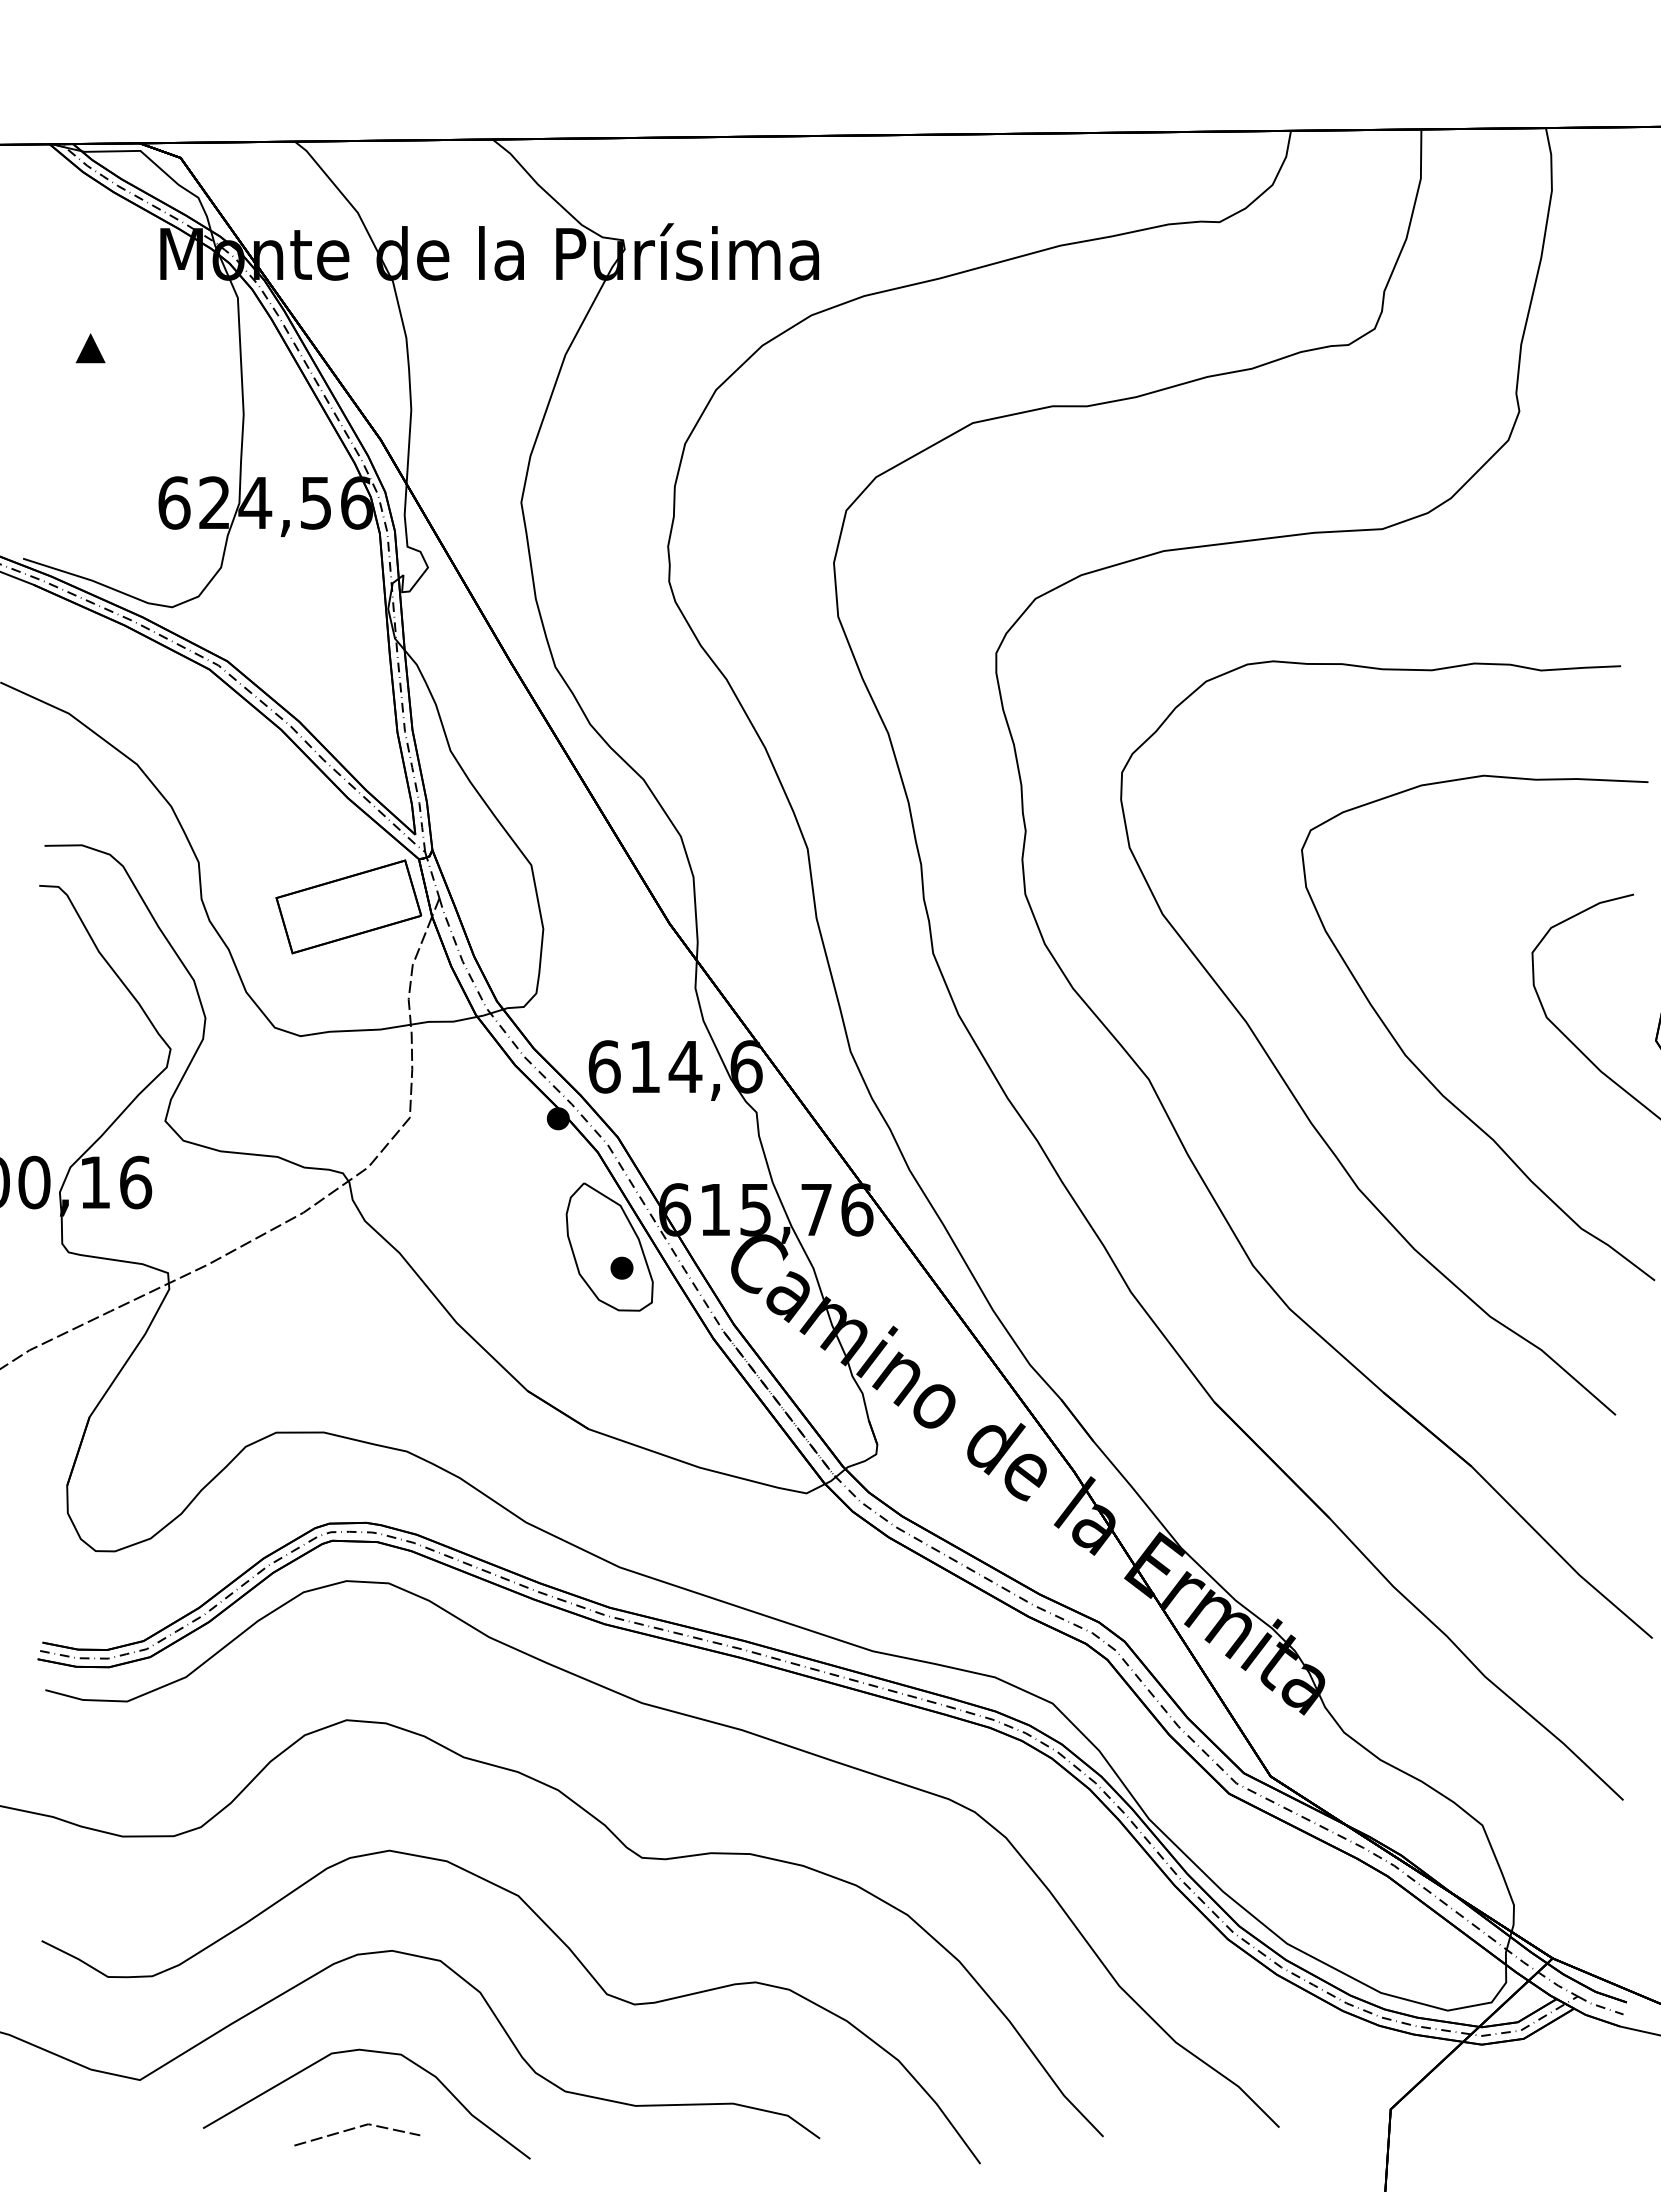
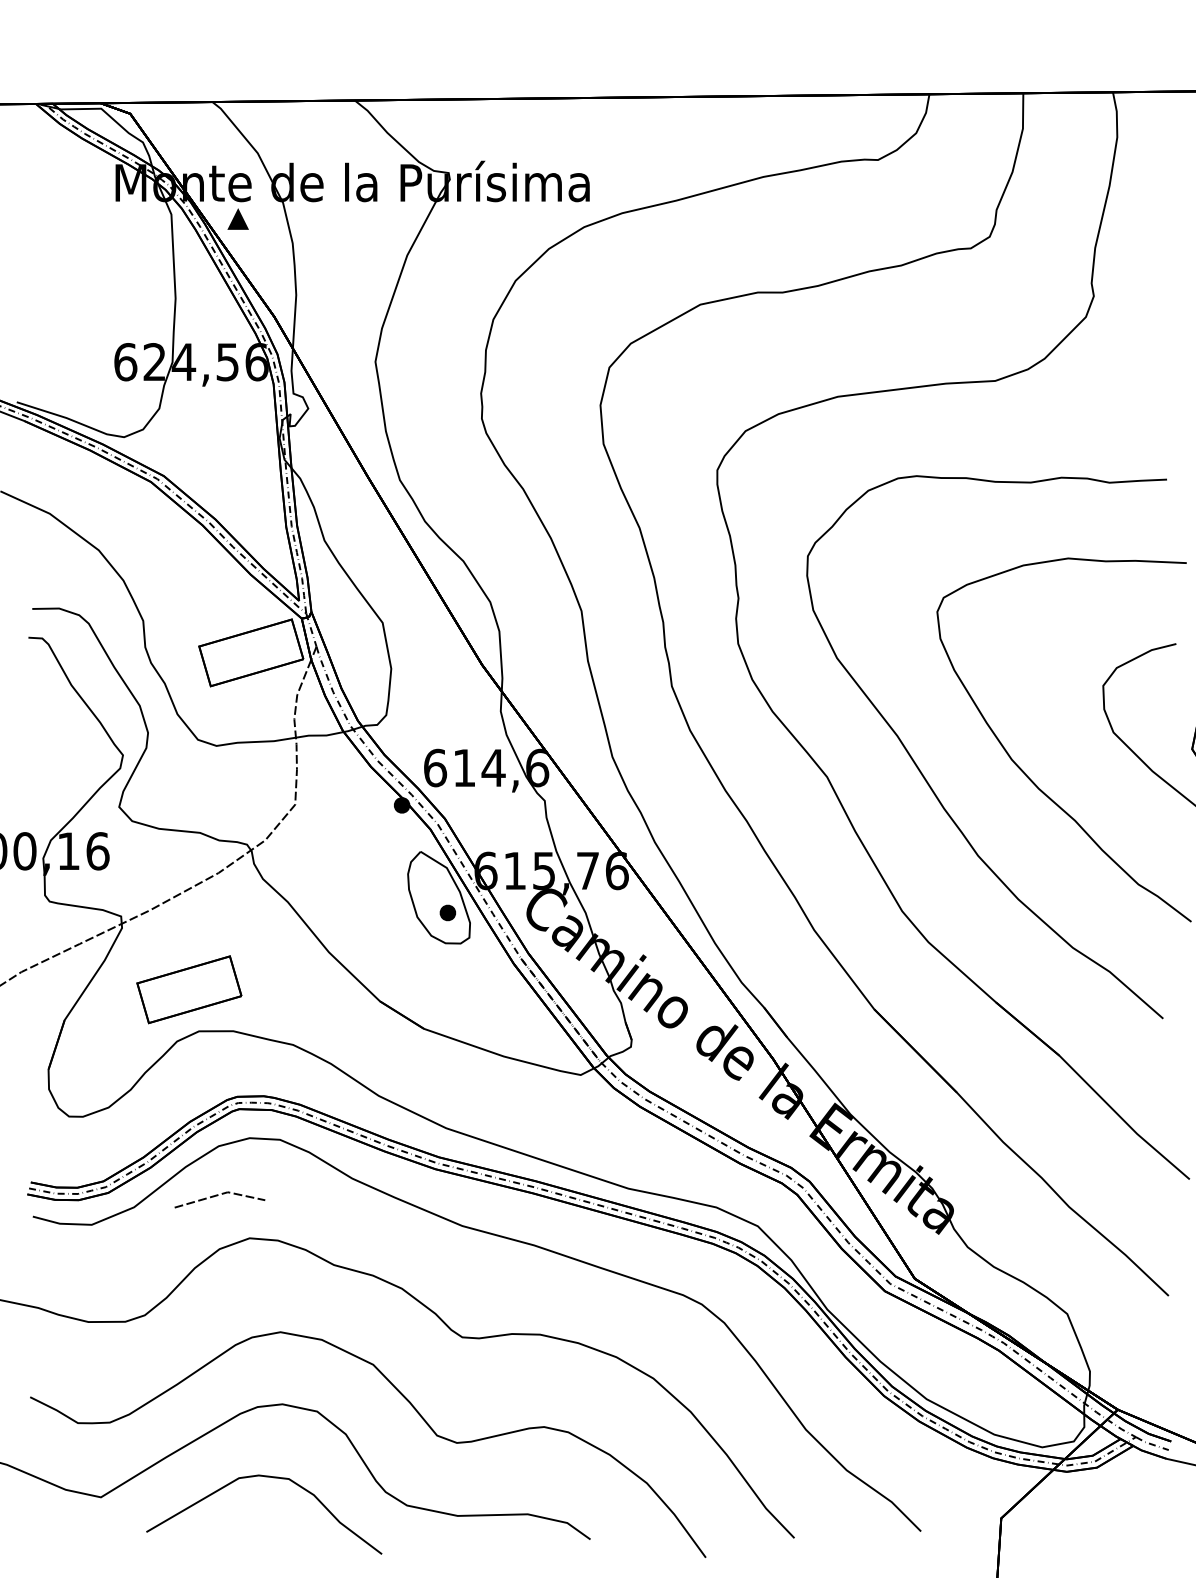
part: (90, 348) -> (238, 219), moved
part: (262, 1374) -> (189, 989), added
line: (354, 2129) -> (217, 1196), moved

